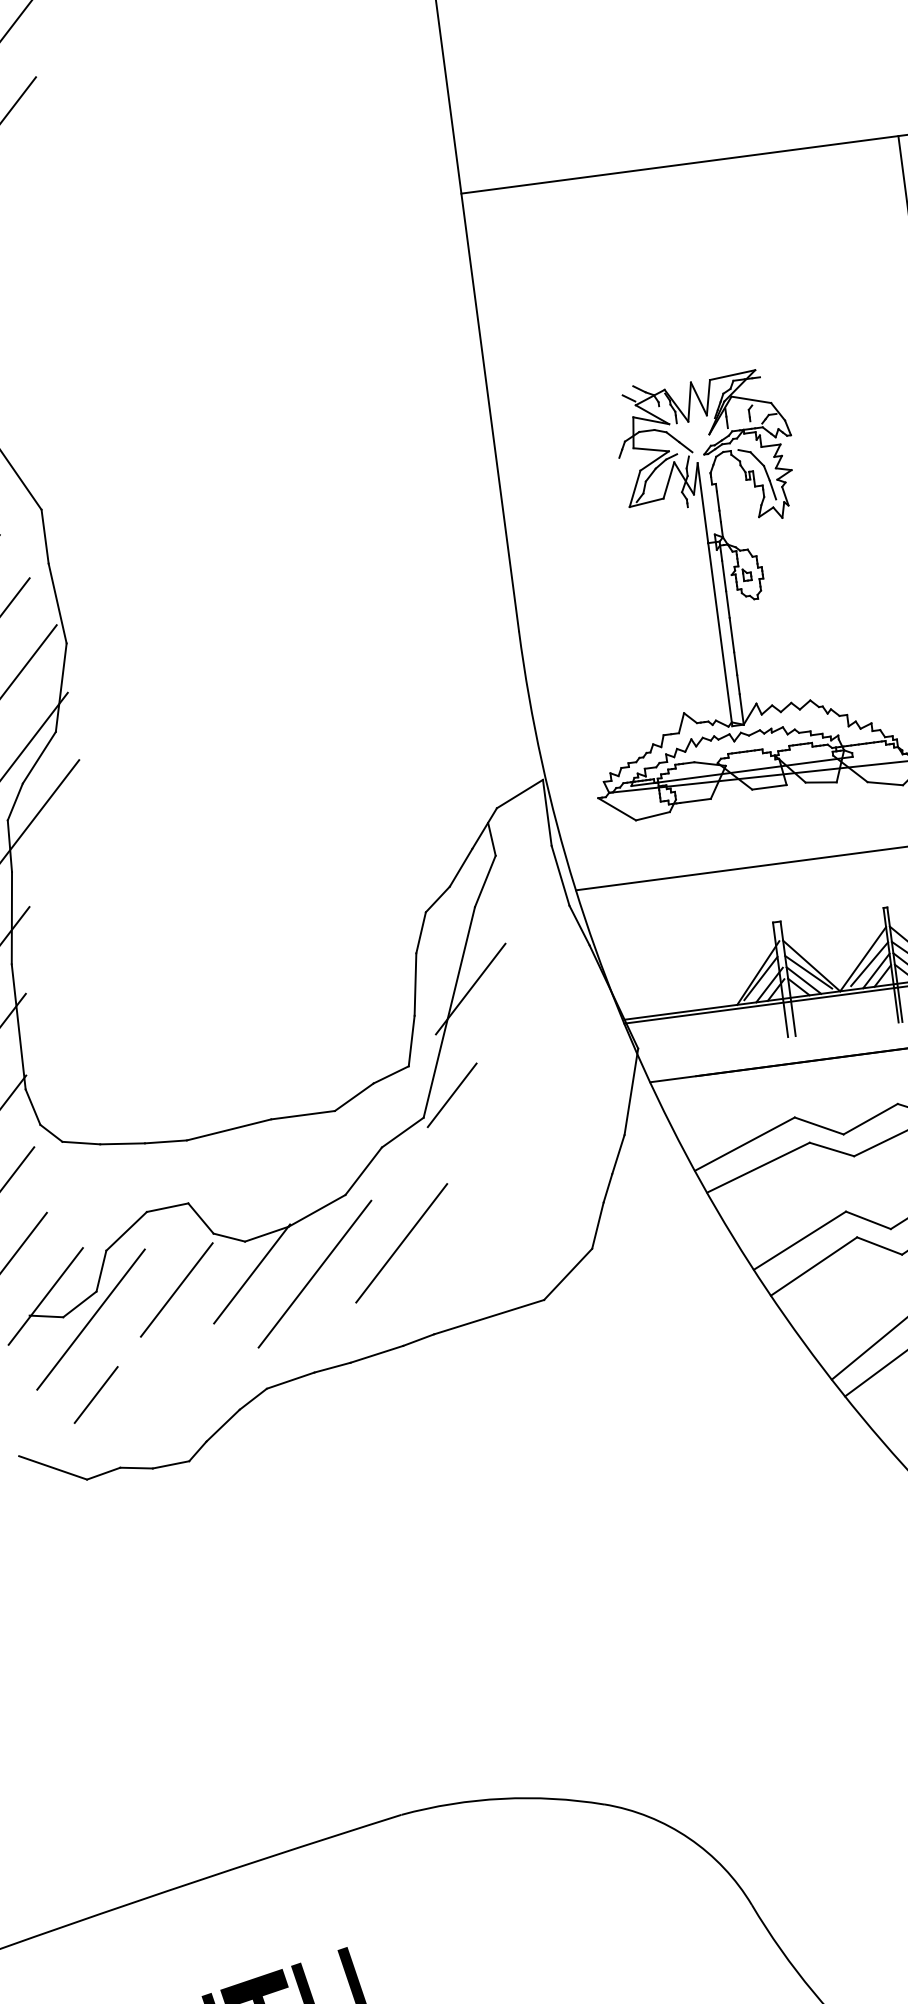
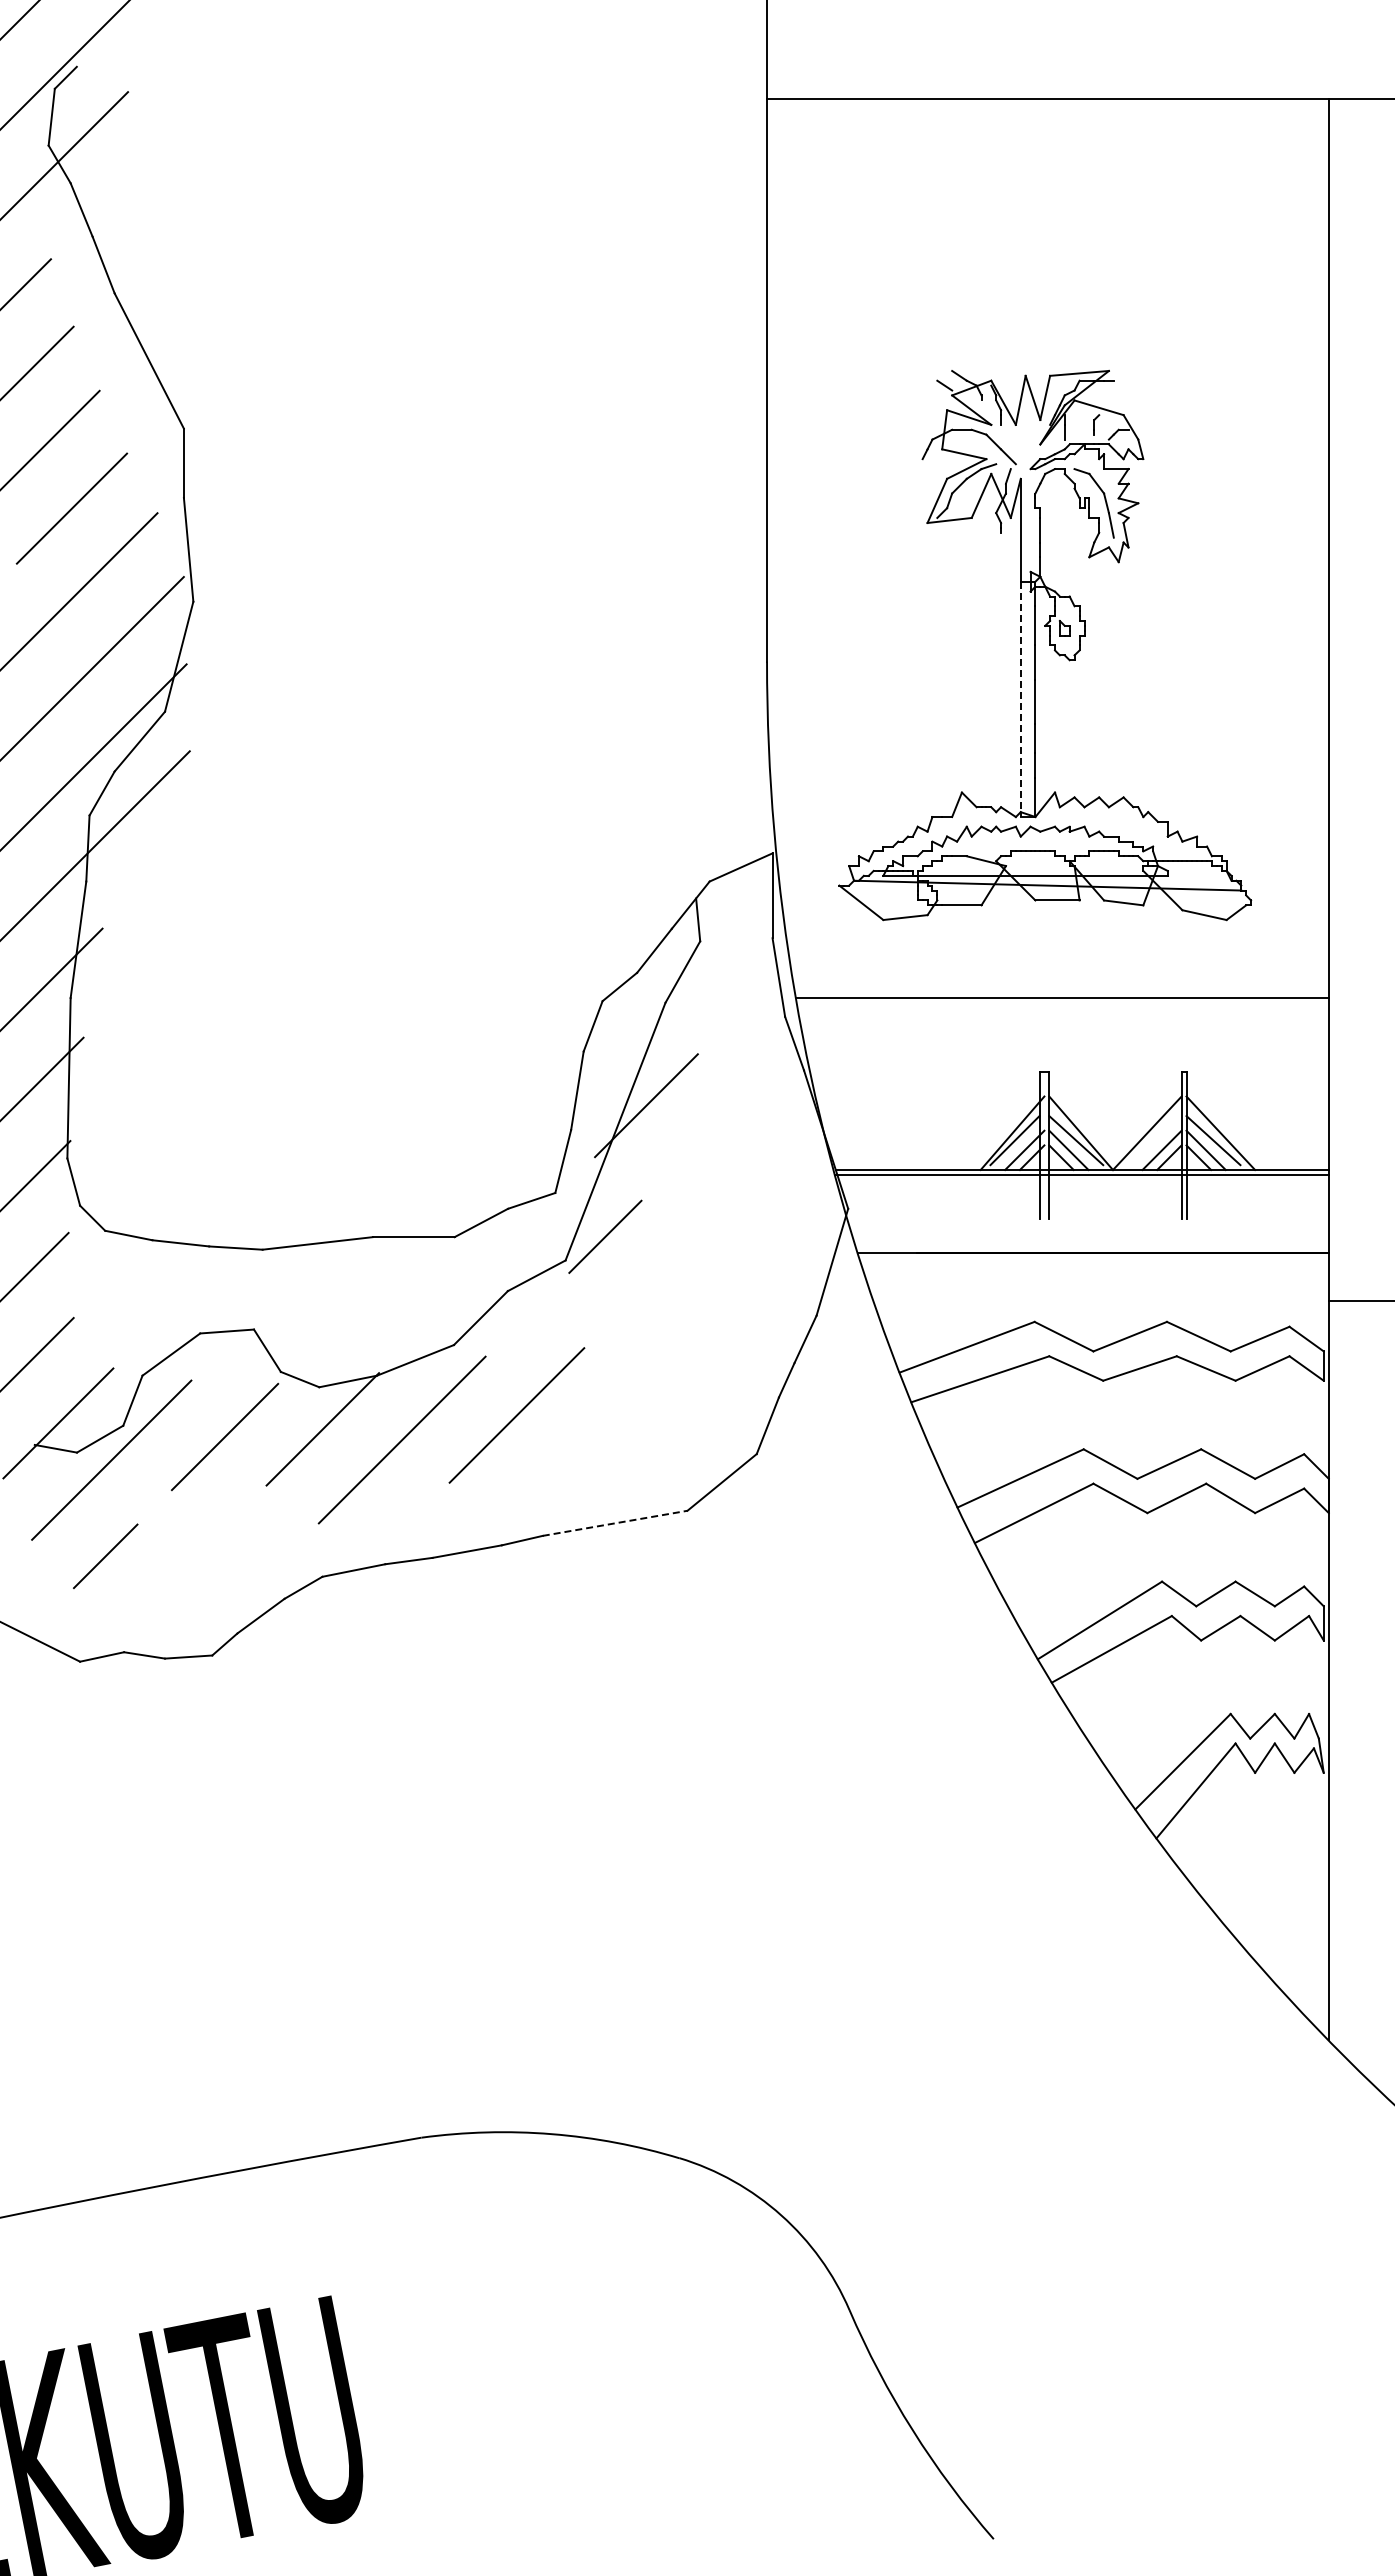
line: (720, 634) -> (1020, 699), solid -> dashed
line: (869, 964) -> (1154, 1140), removed
line: (489, 1317) -> (615, 1523), solid -> dashed

